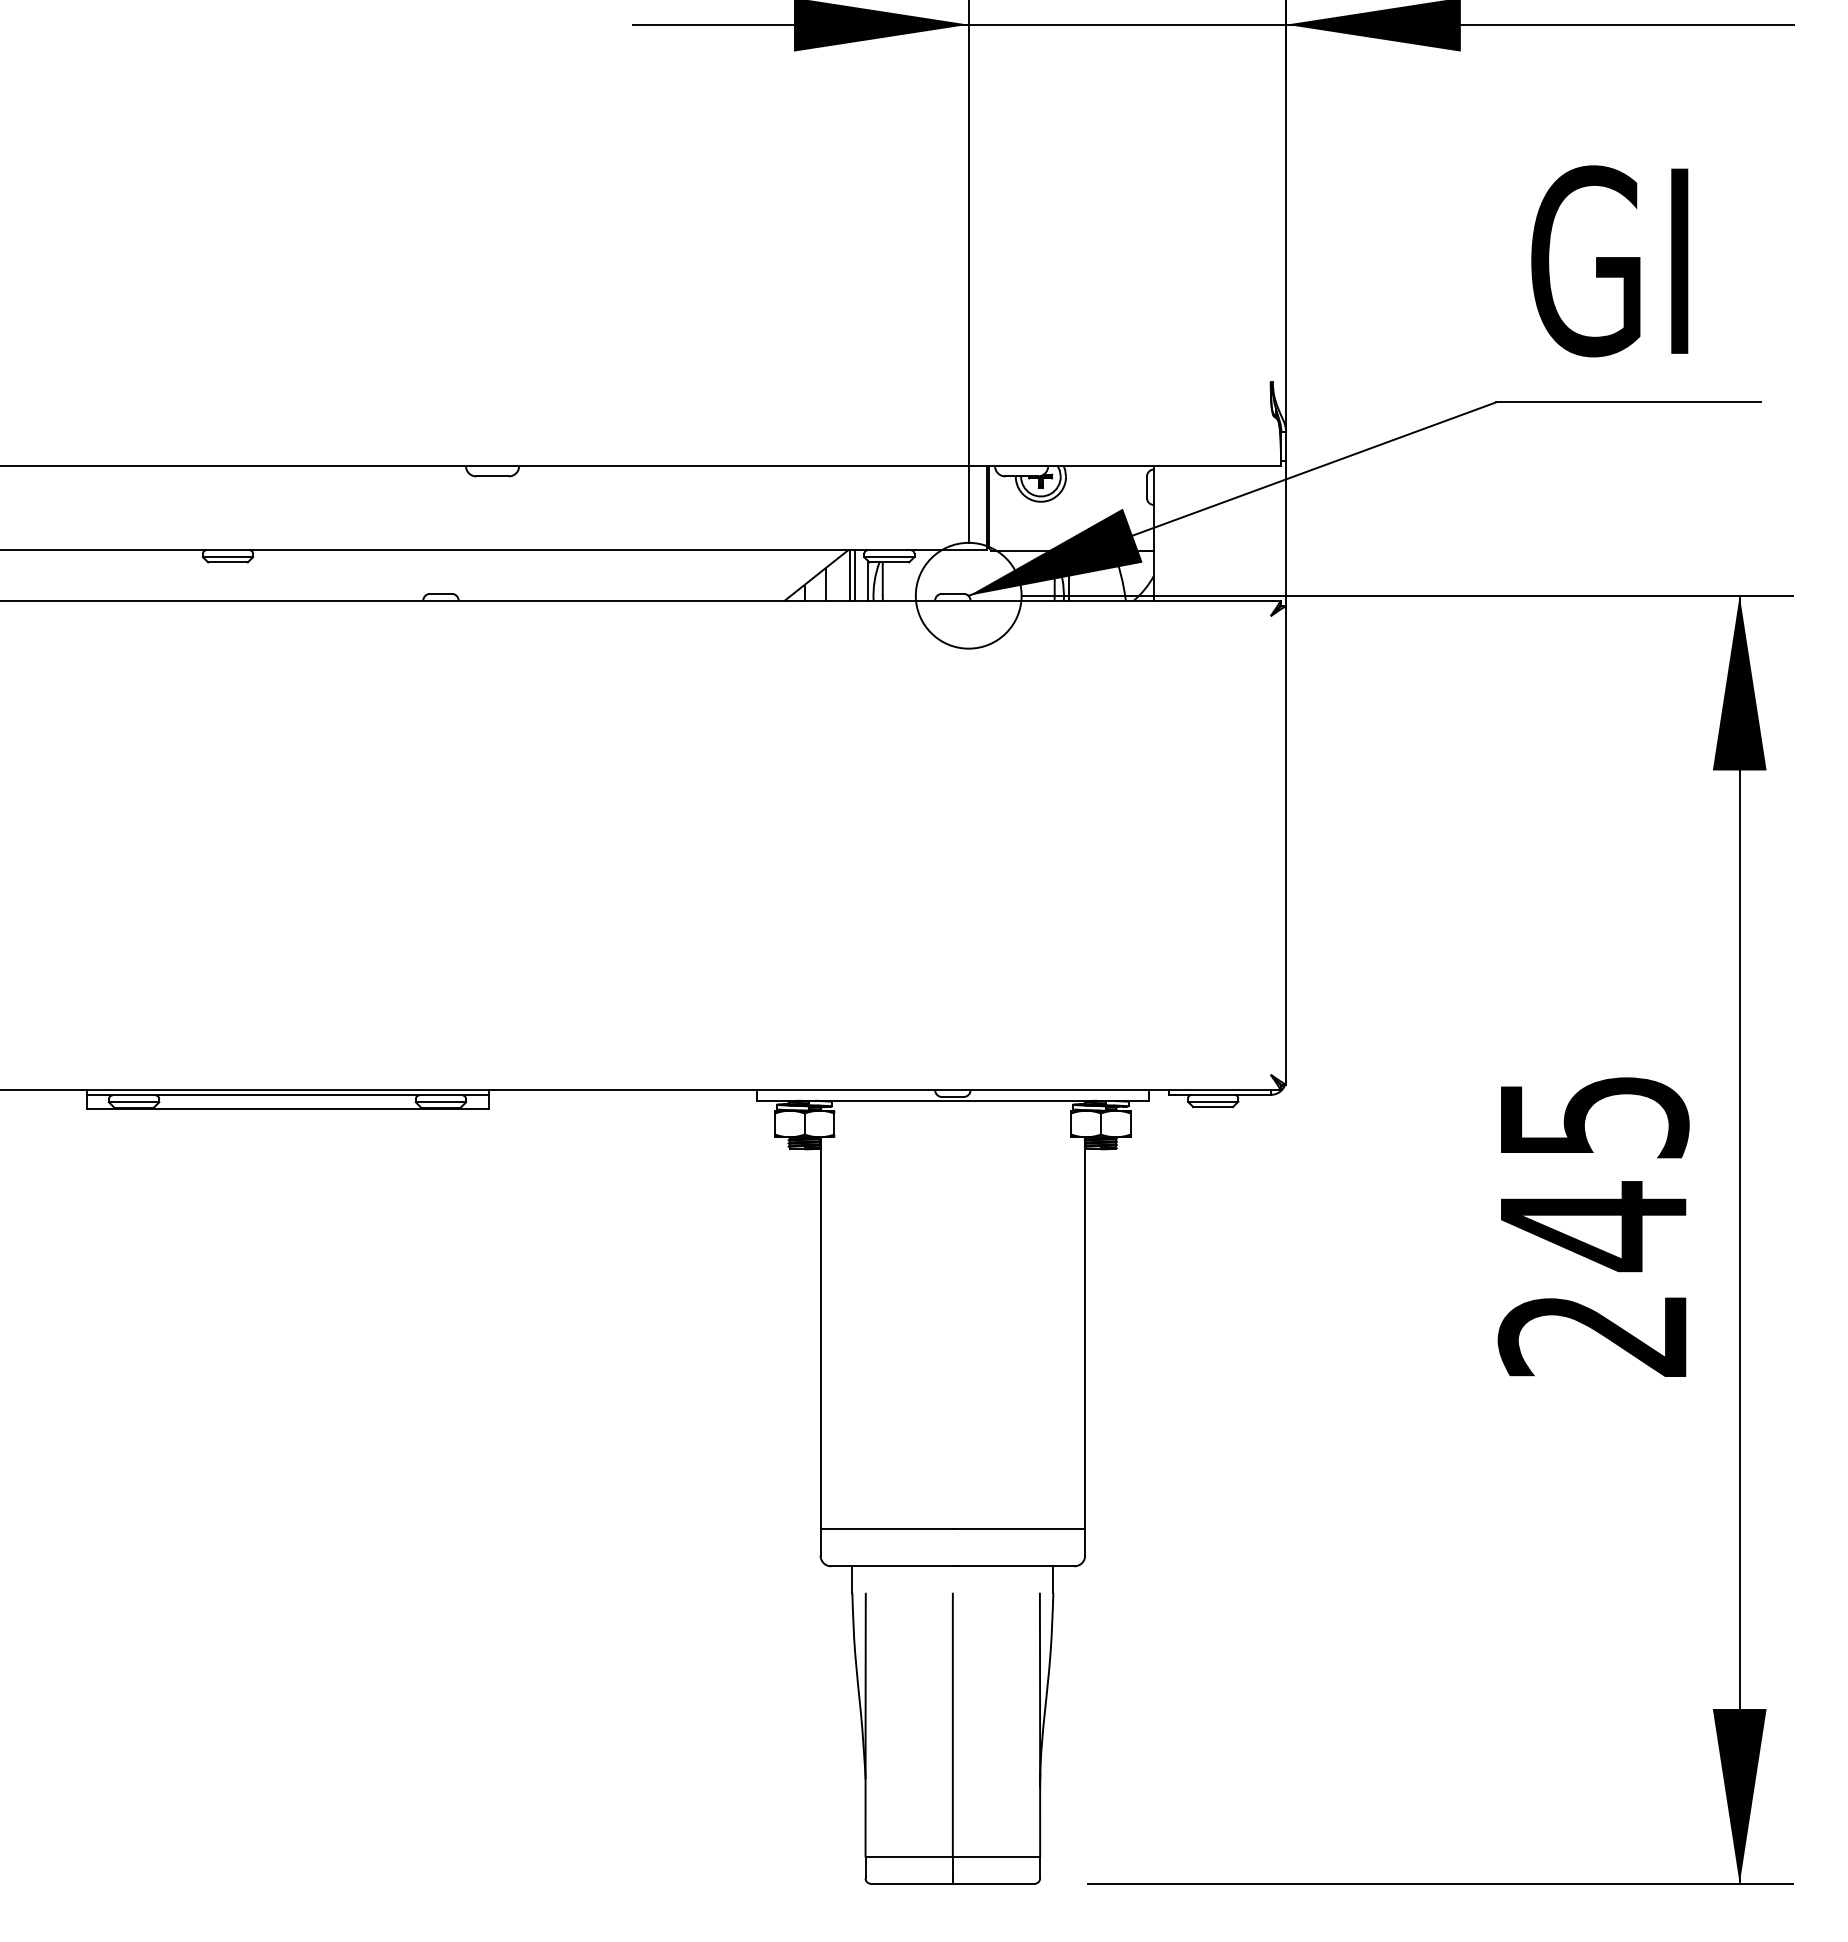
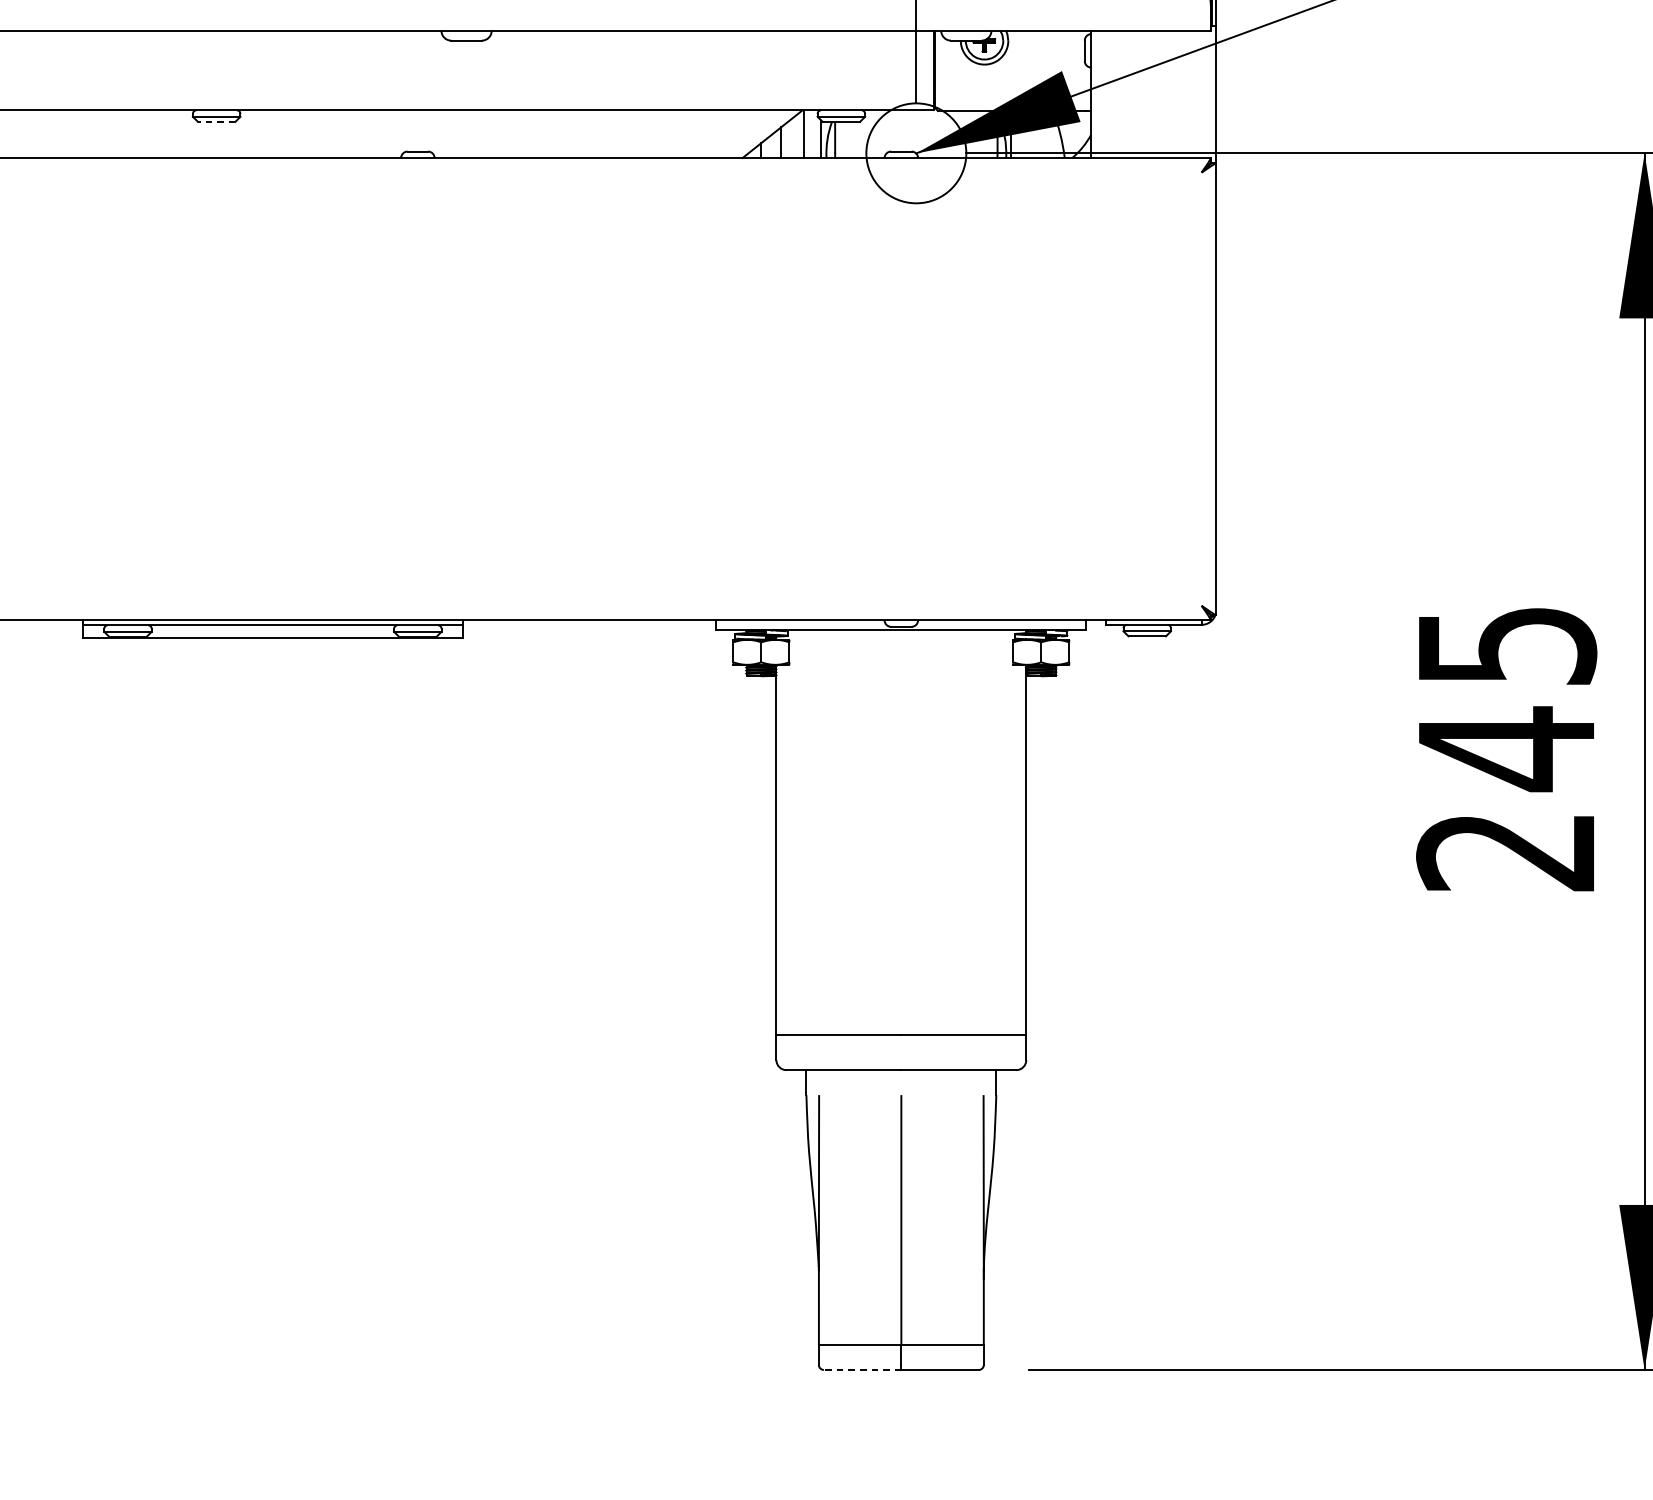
line: (228, 562) -> (217, 121), solid -> dashed
line: (854, 575) -> (808, 134), removed
line: (911, 1883) -> (862, 1369), solid -> dashed

